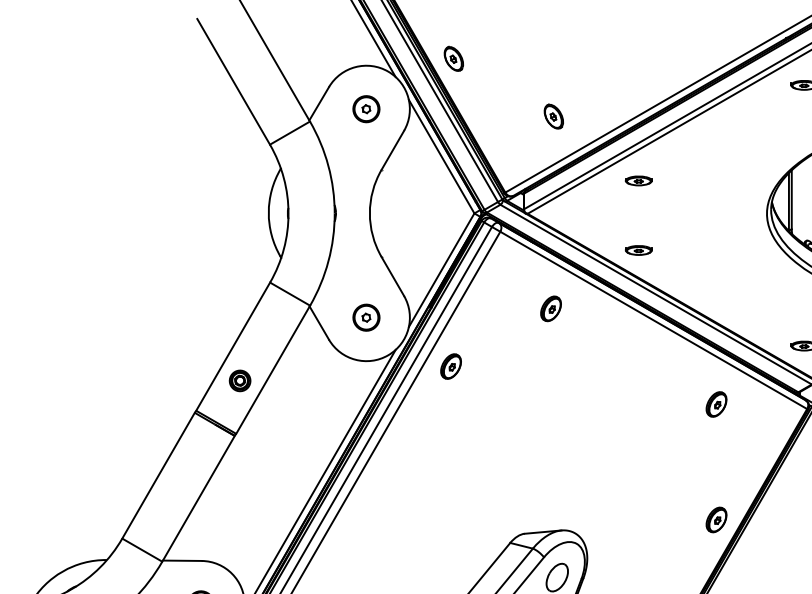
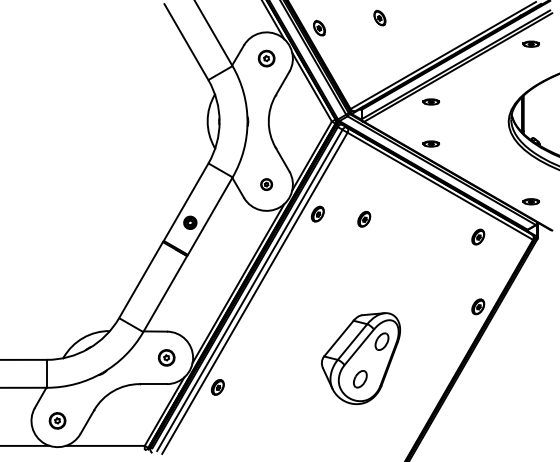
part: (553, 115) -> (379, 17), moved
part: (551, 309) -> (364, 219), moved
part: (366, 317) -> (266, 184), size x0.7

